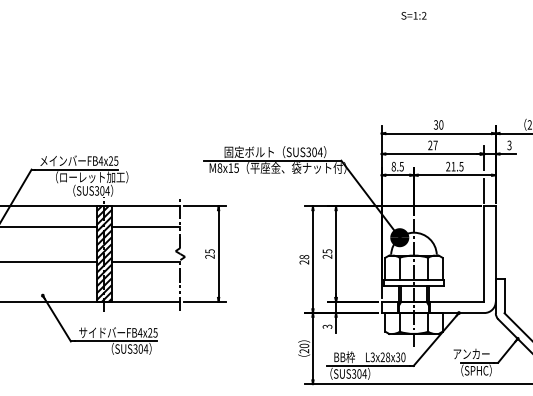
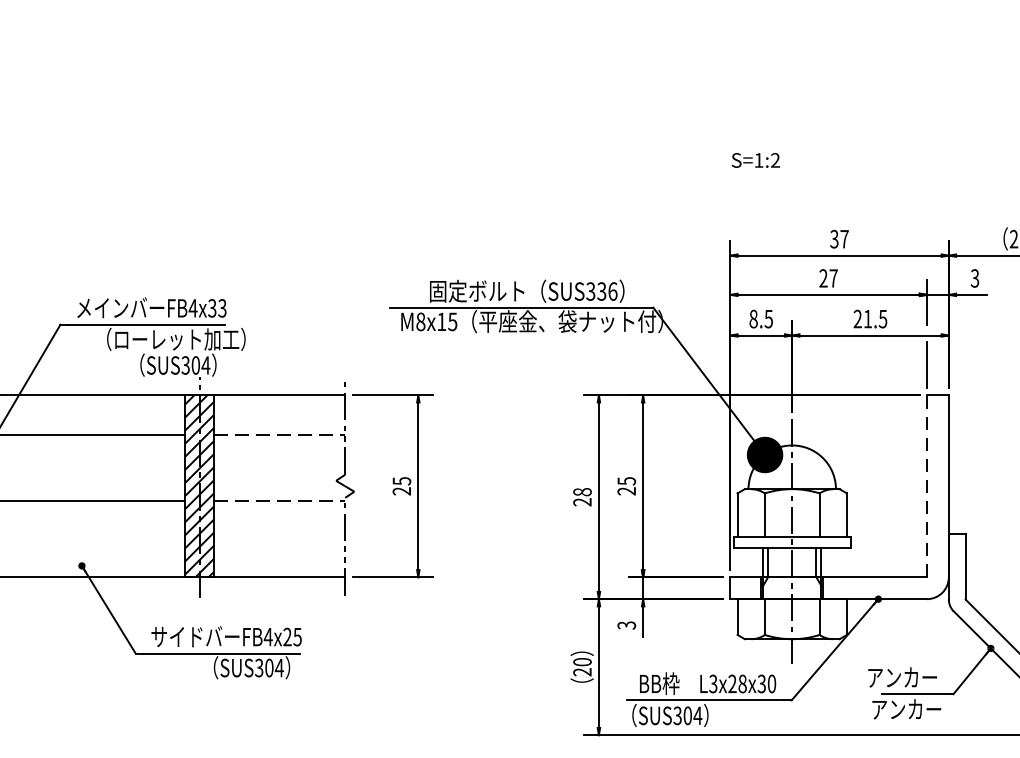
text: (413, 15) -> (754, 159), moved
text: (441, 124) -> (844, 238), 30 -> 37
text: (317, 152) -> (607, 291), SUS304 -> SUS336
text: (113, 160) -> (217, 307), FB4x25 -> FB4x33
line: (146, 227) -> (280, 435), solid -> dashed
line: (484, 254) -> (927, 487), solid -> dashed
line: (146, 261) -> (280, 500), solid -> dashed
text: (473, 370) -> (906, 709), （SPHC） -> アンカー

